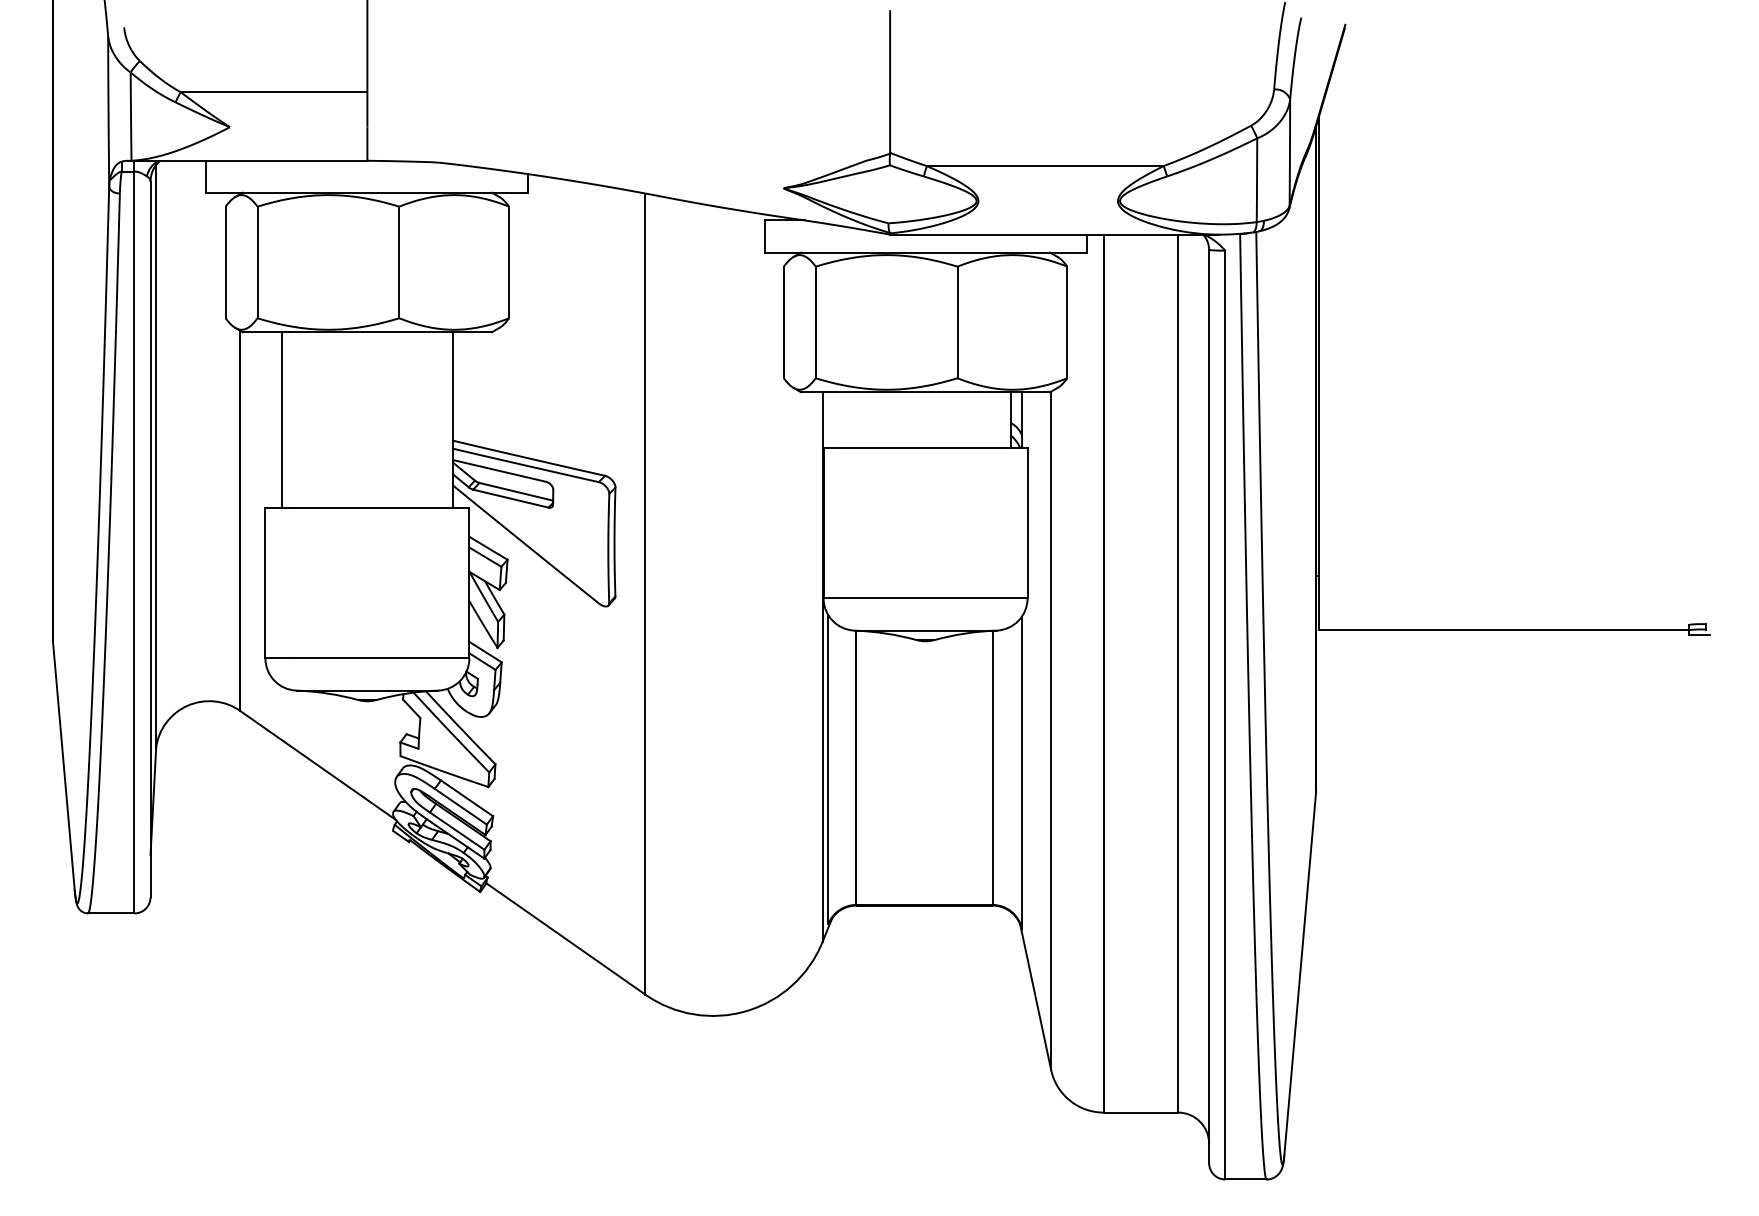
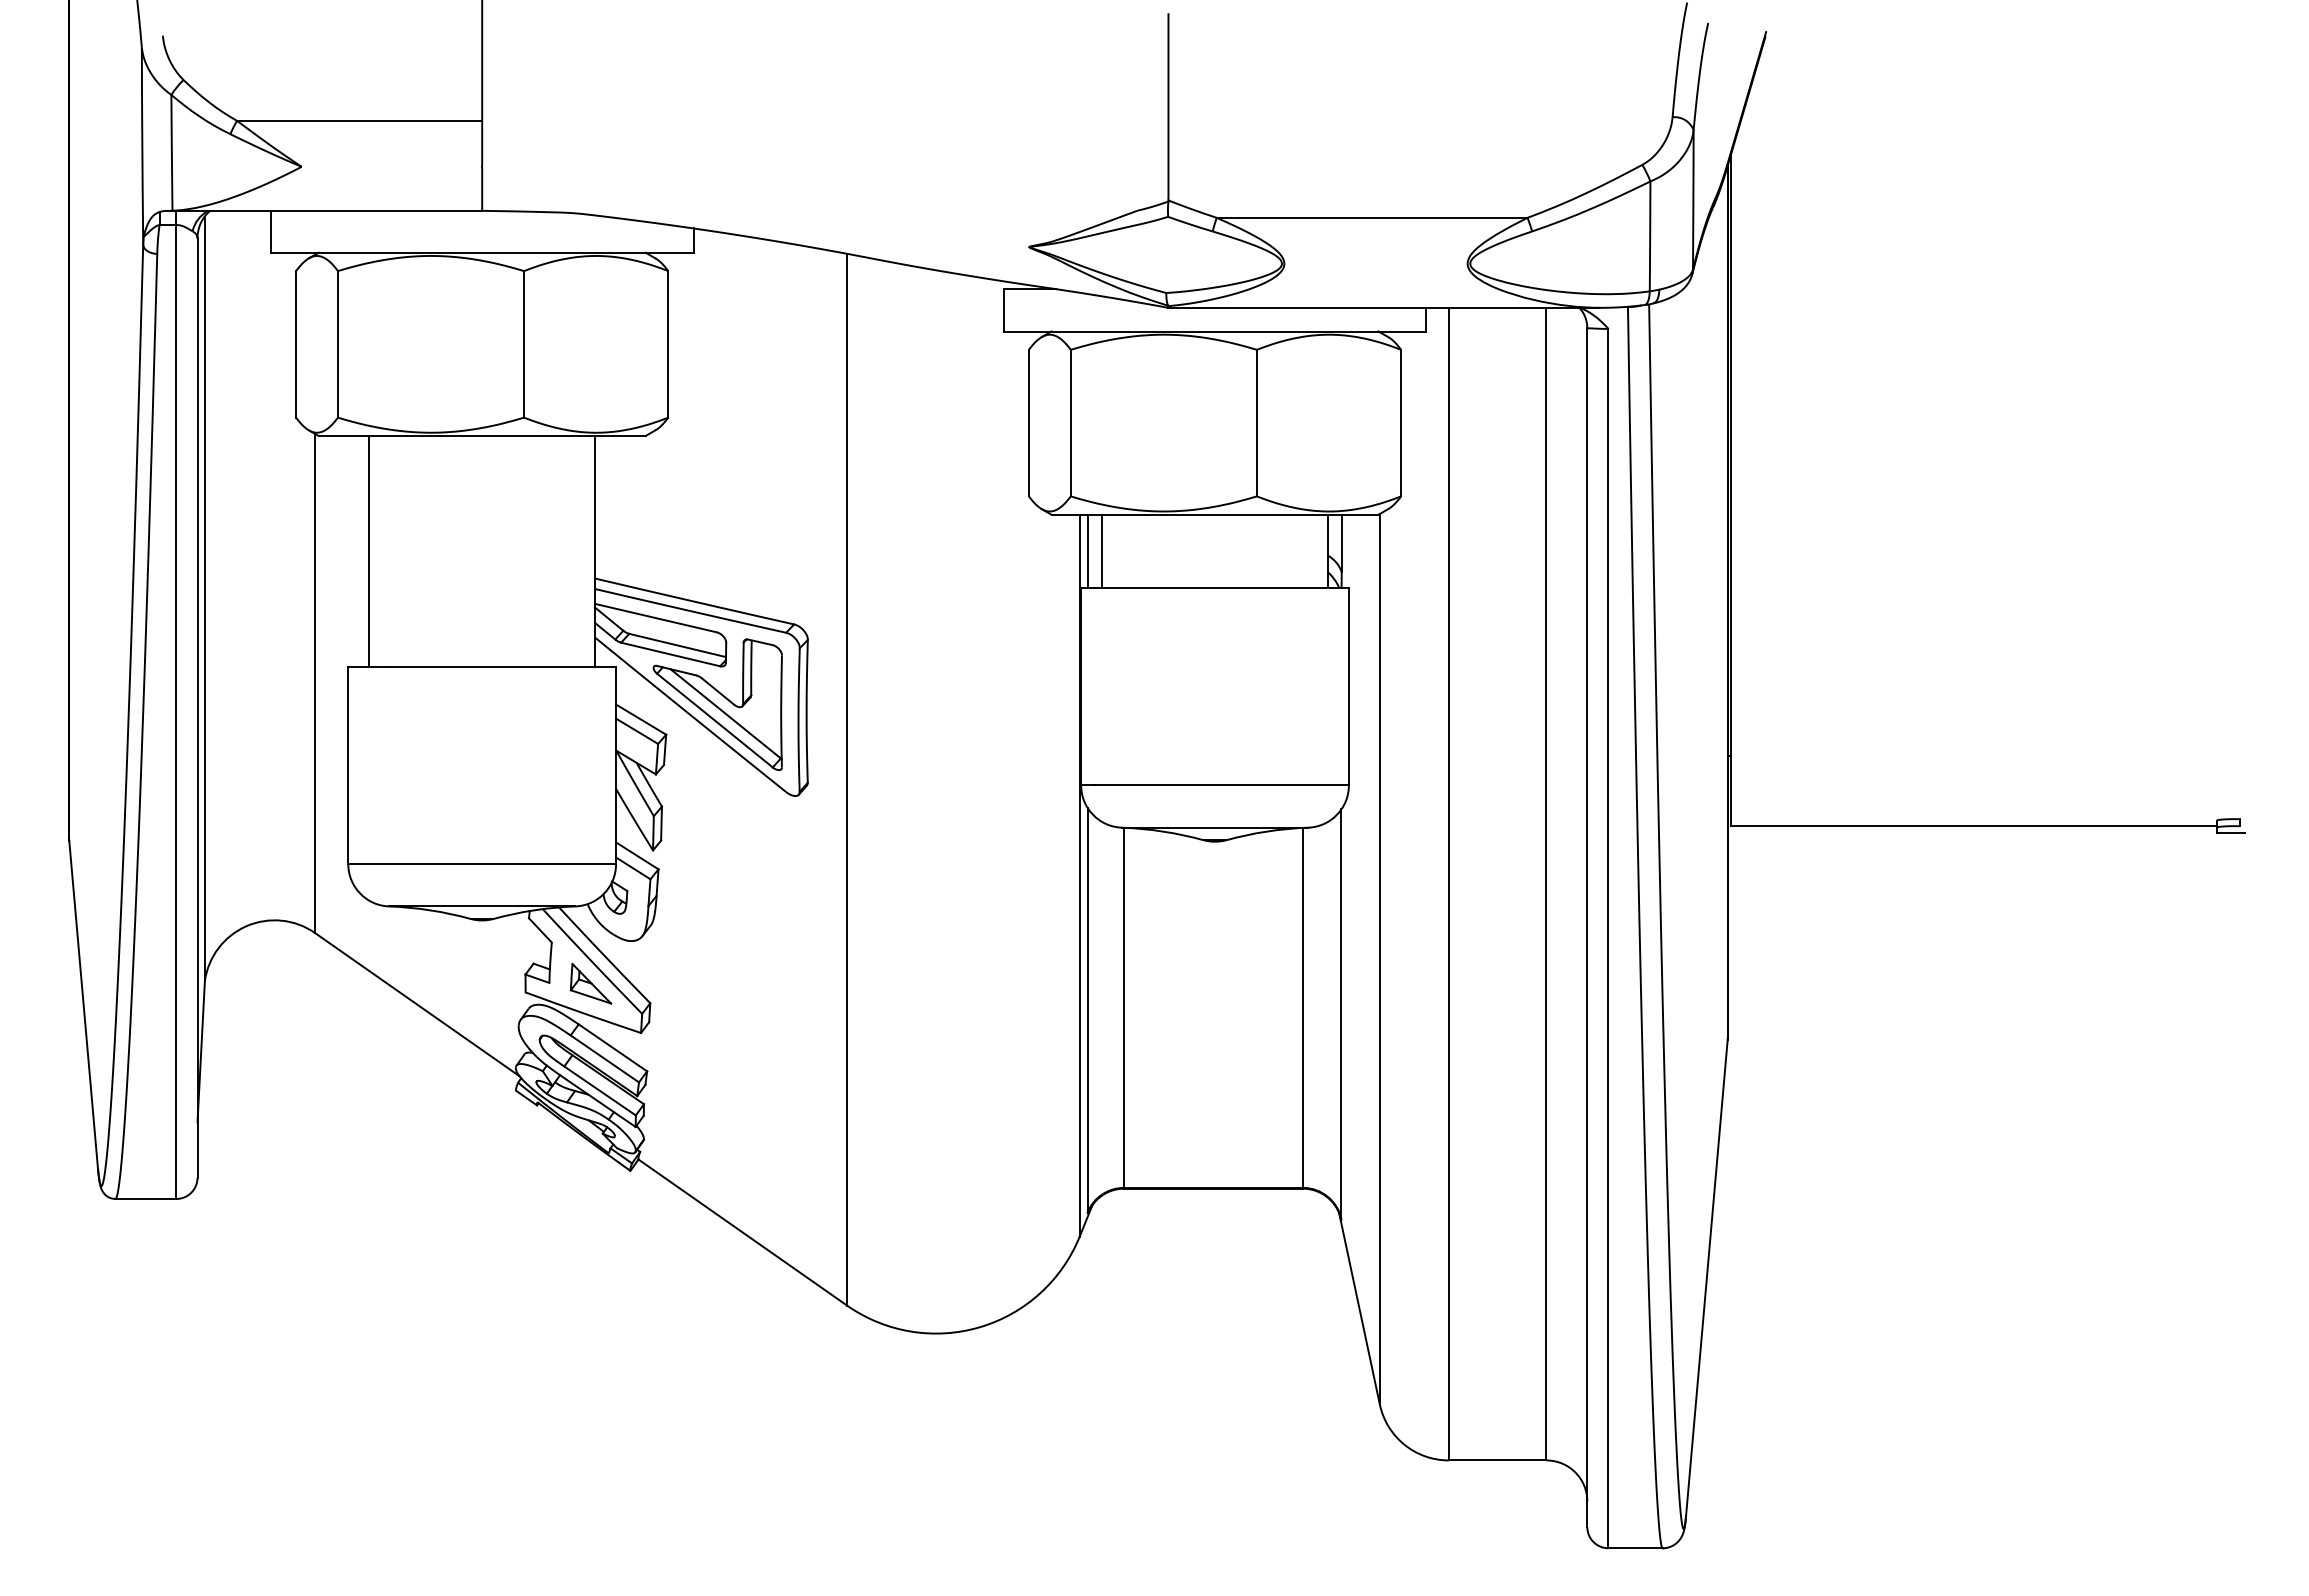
line: (828, 420) -> (1087, 551), added
line: (839, 420) -> (1102, 551), added
part: (546, 536) -> (717, 704), added
part: (449, 749) -> (590, 983), added

